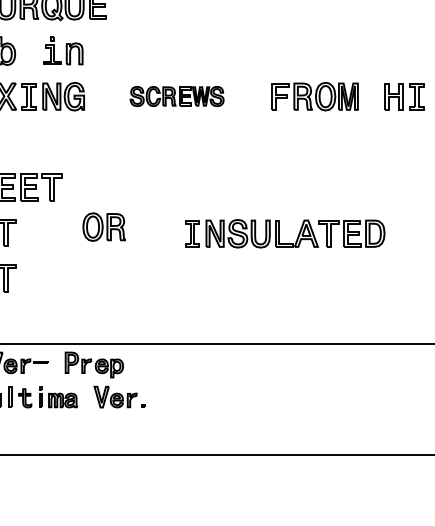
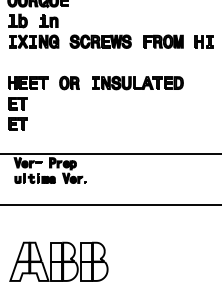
part: (176, 96) -> (100, 41), size x1.43
part: (104, 225) -> (69, 82), moved
part: (284, 232) -> (137, 82), moved

